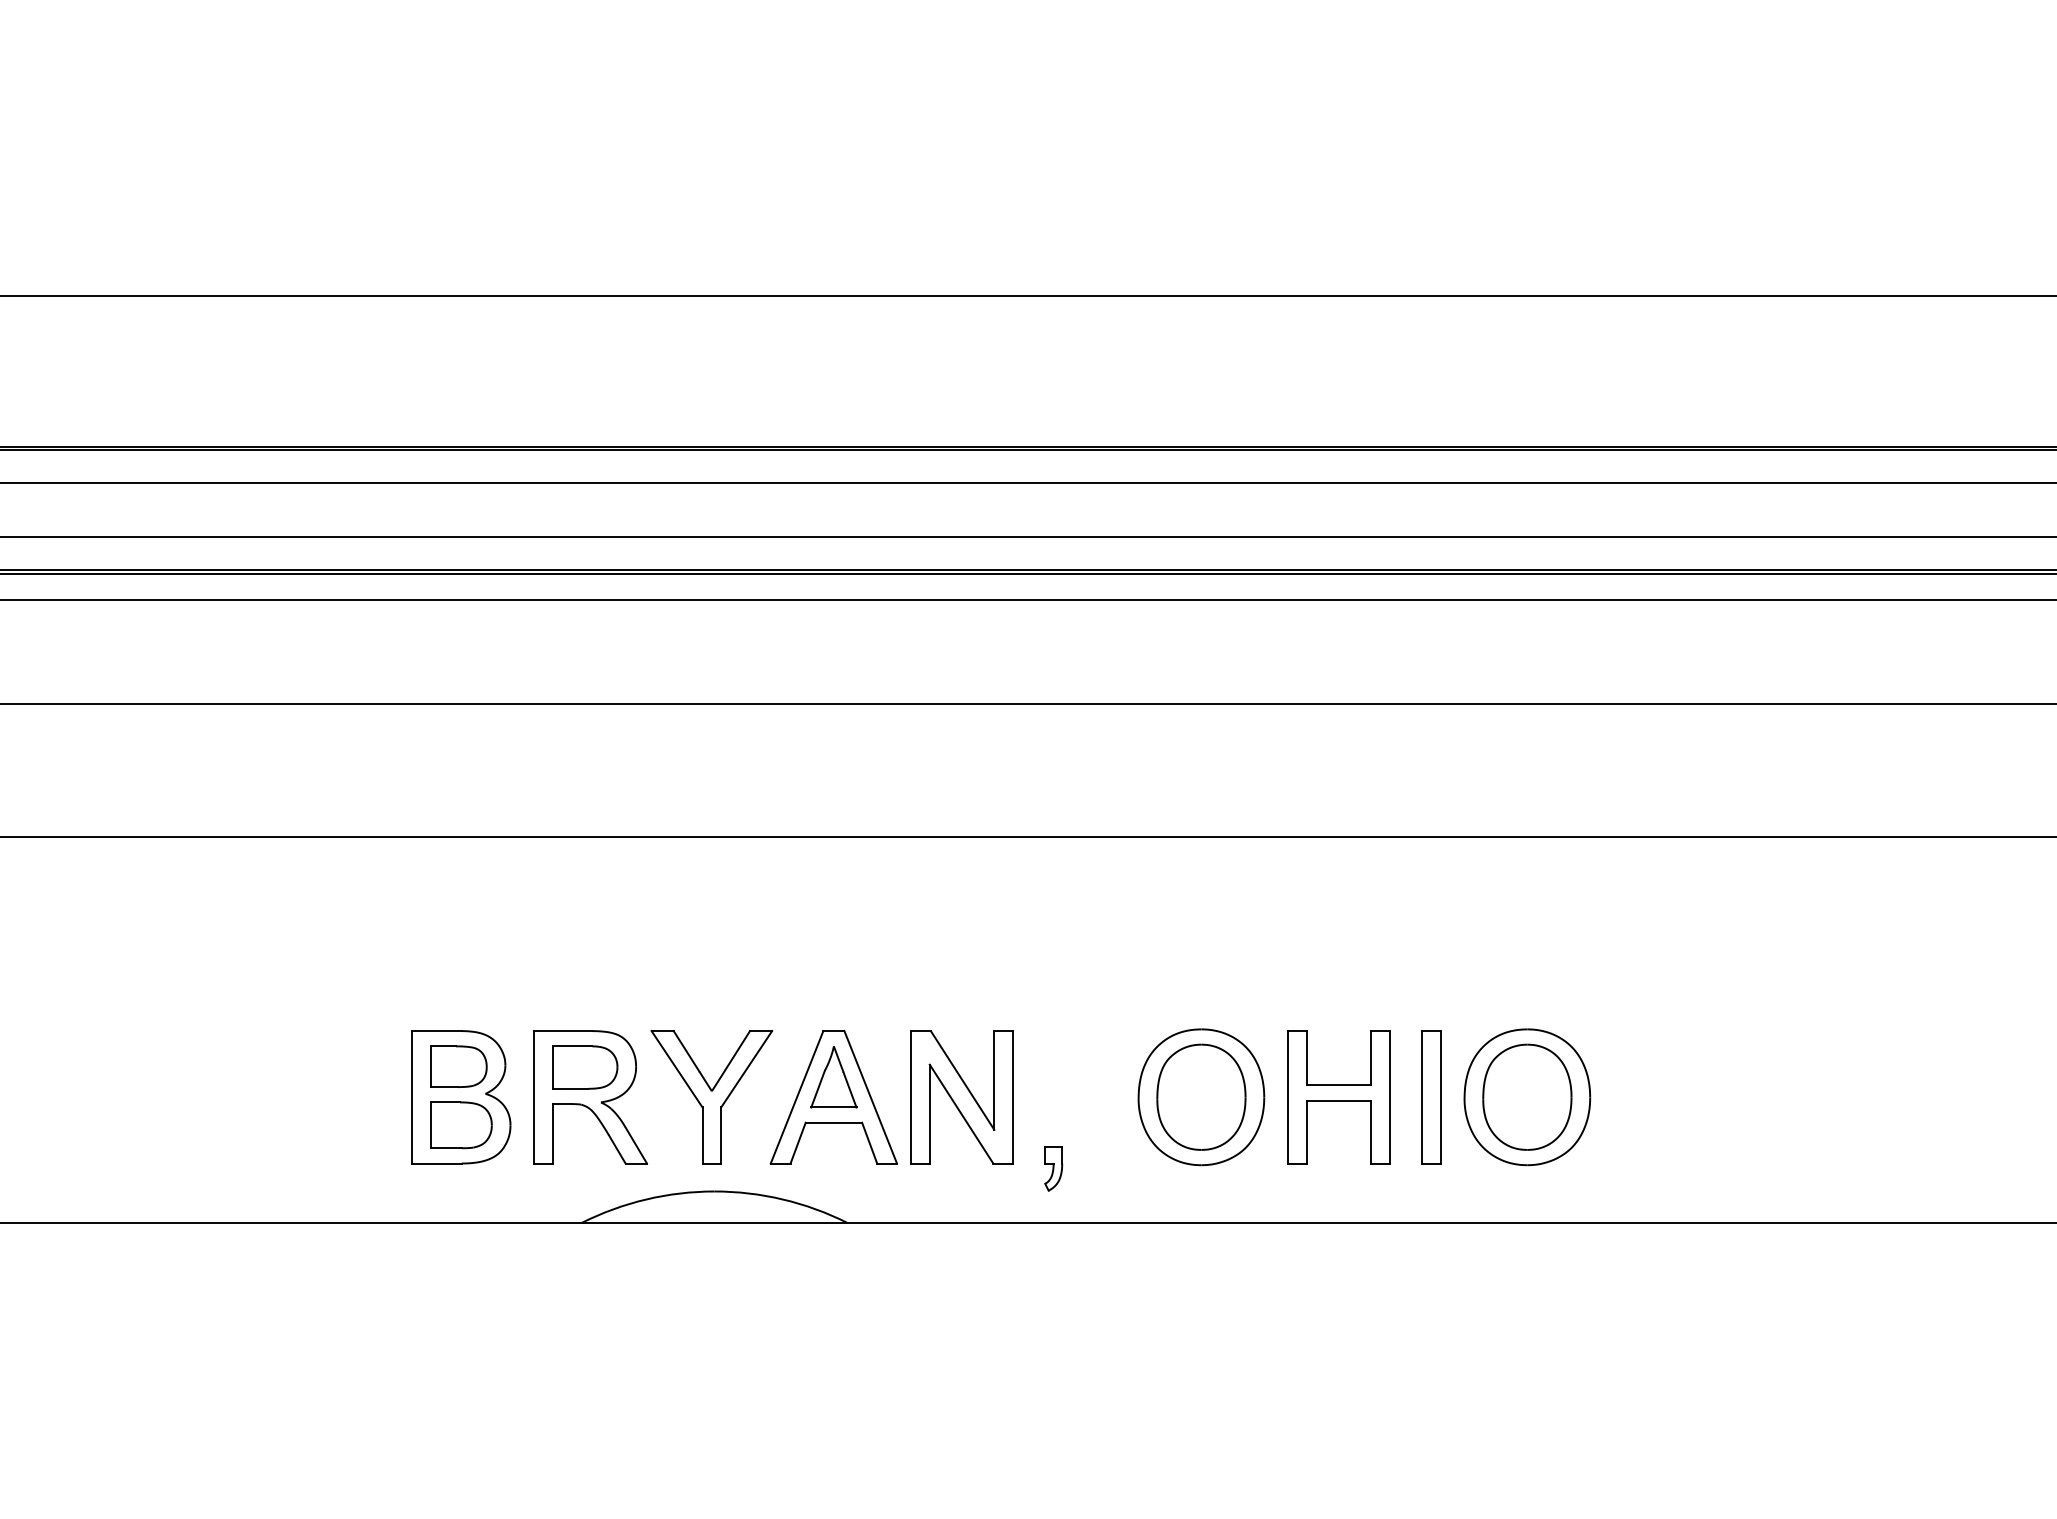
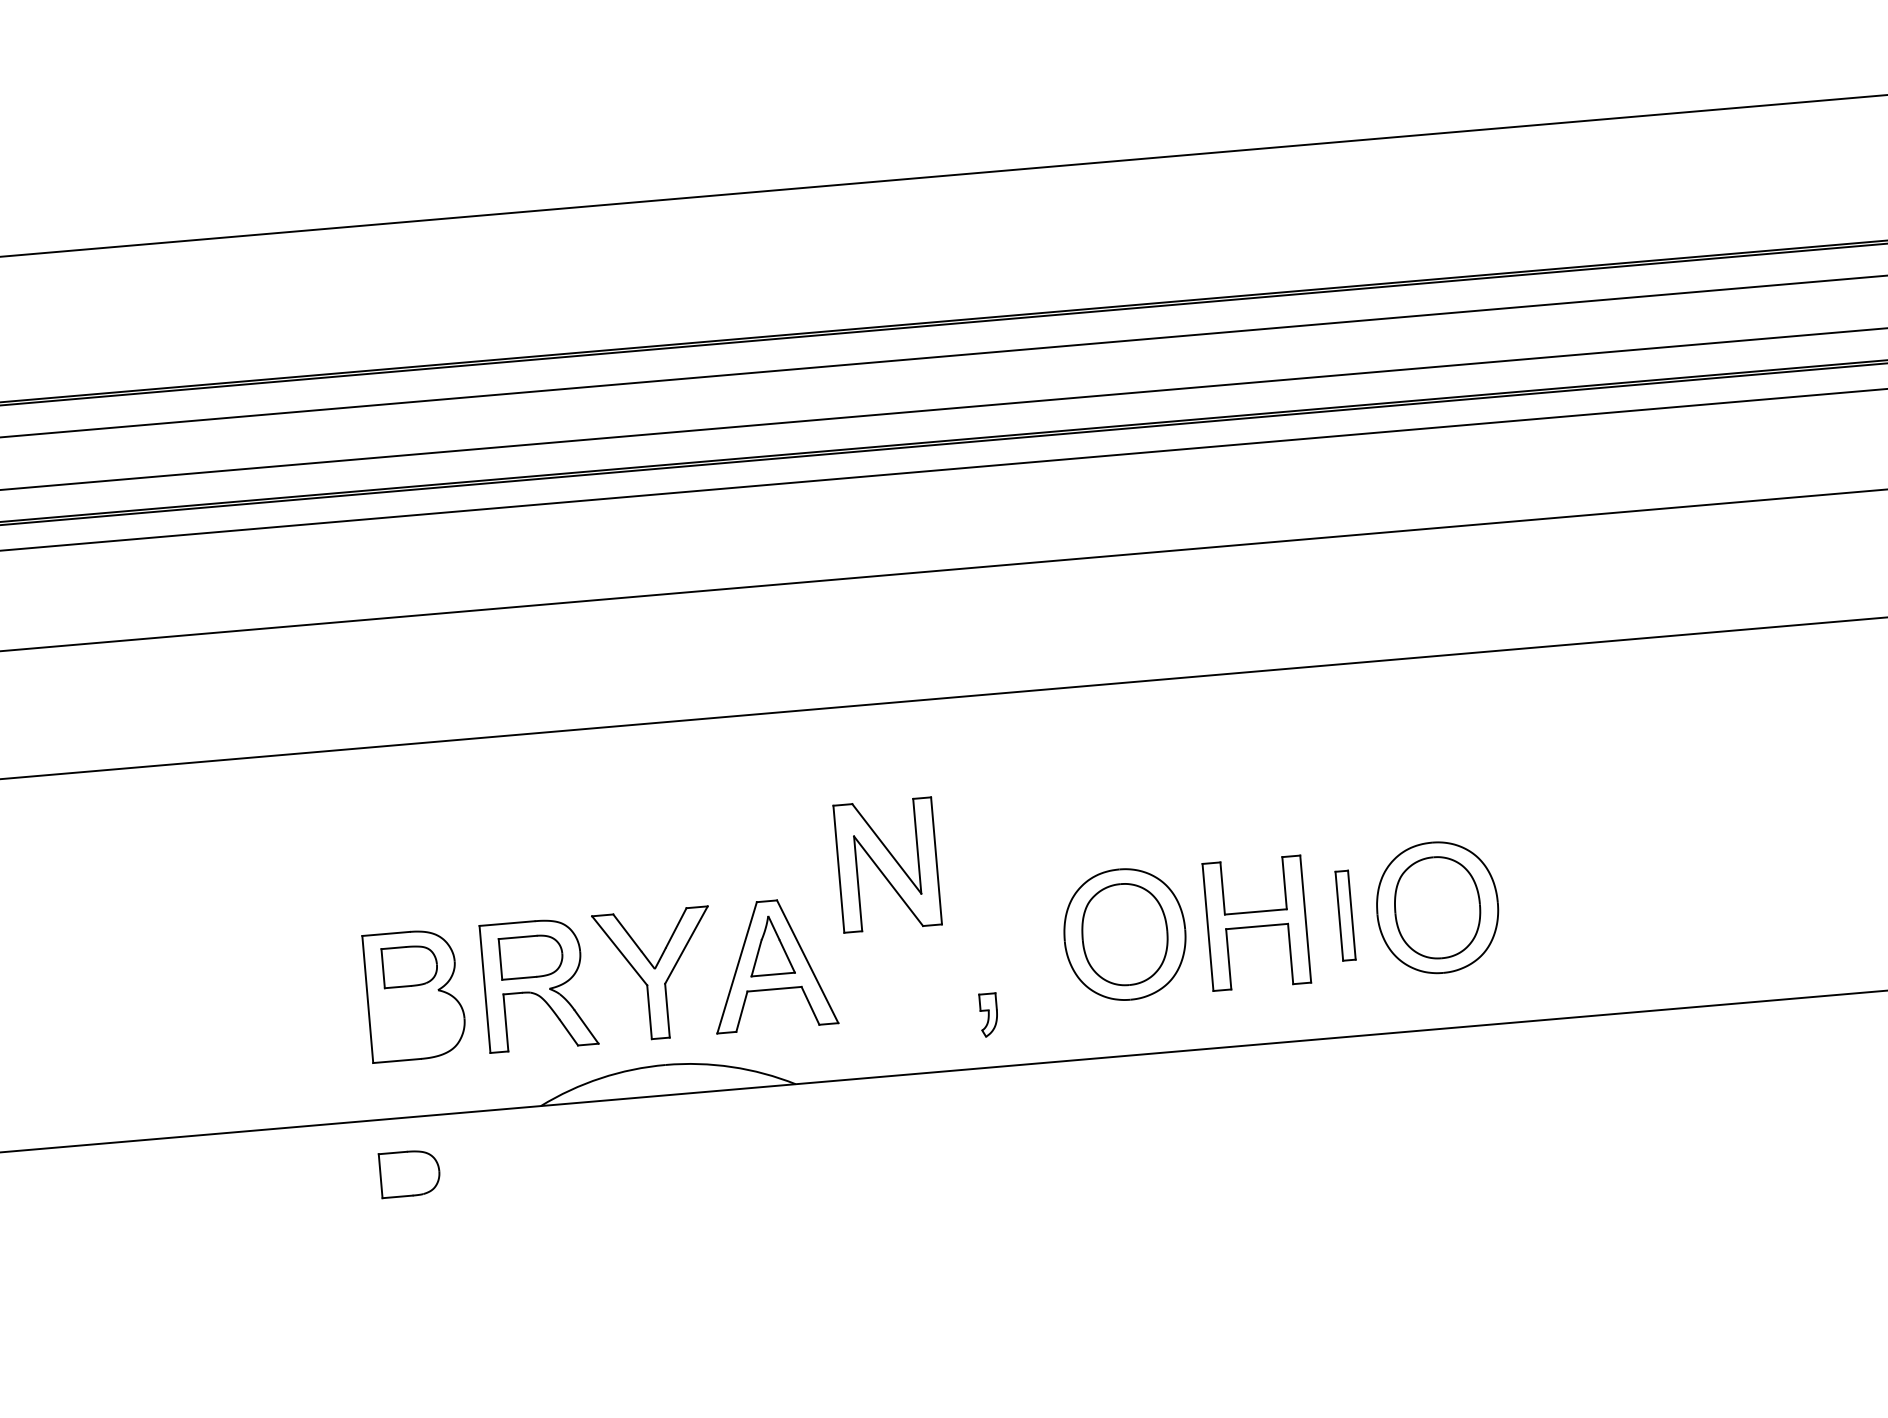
part: (961, 1097) -> (887, 865), moved
part: (1431, 1097) -> (1345, 915), size x0.7
part: (461, 1125) -> (410, 1173), moved

